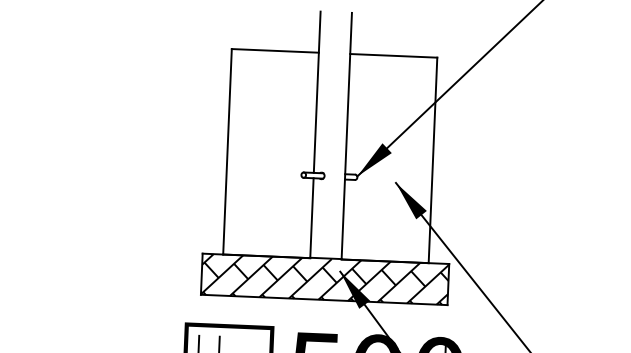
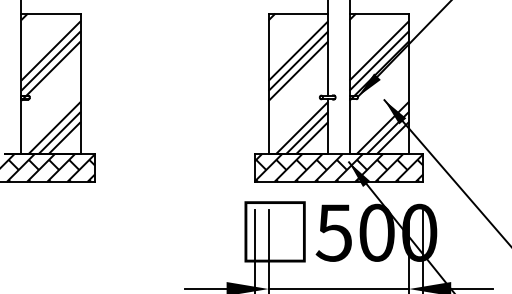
hatch: (271, 153) -> (298, 83), added
hatch: (389, 158) -> (379, 83), added

